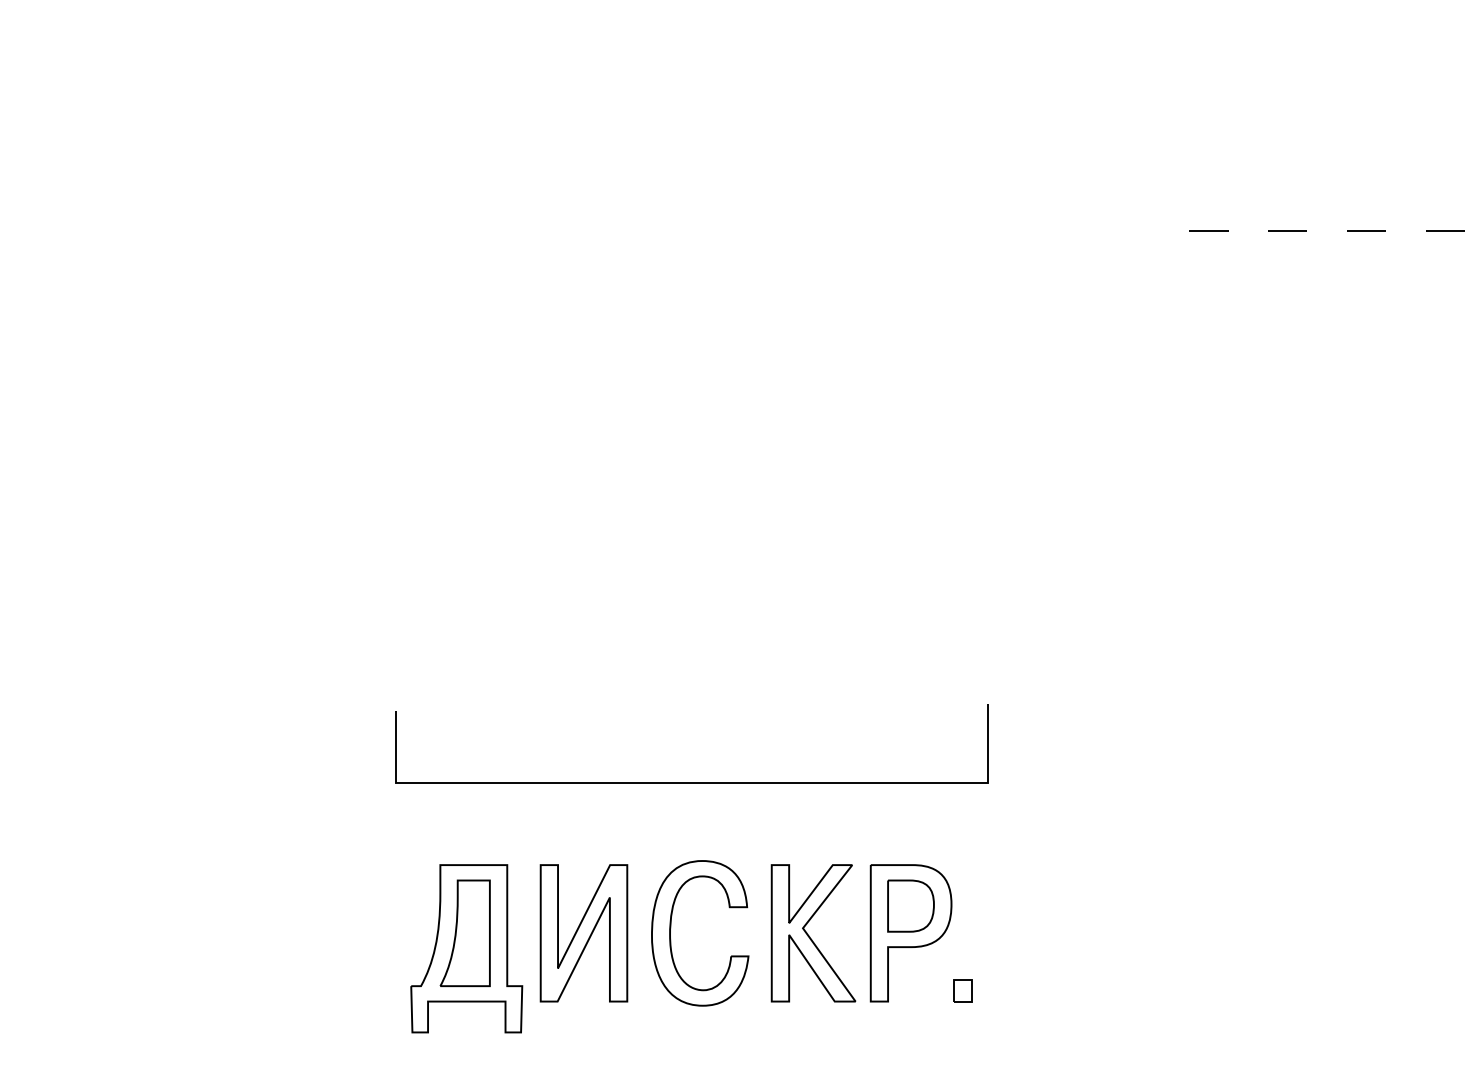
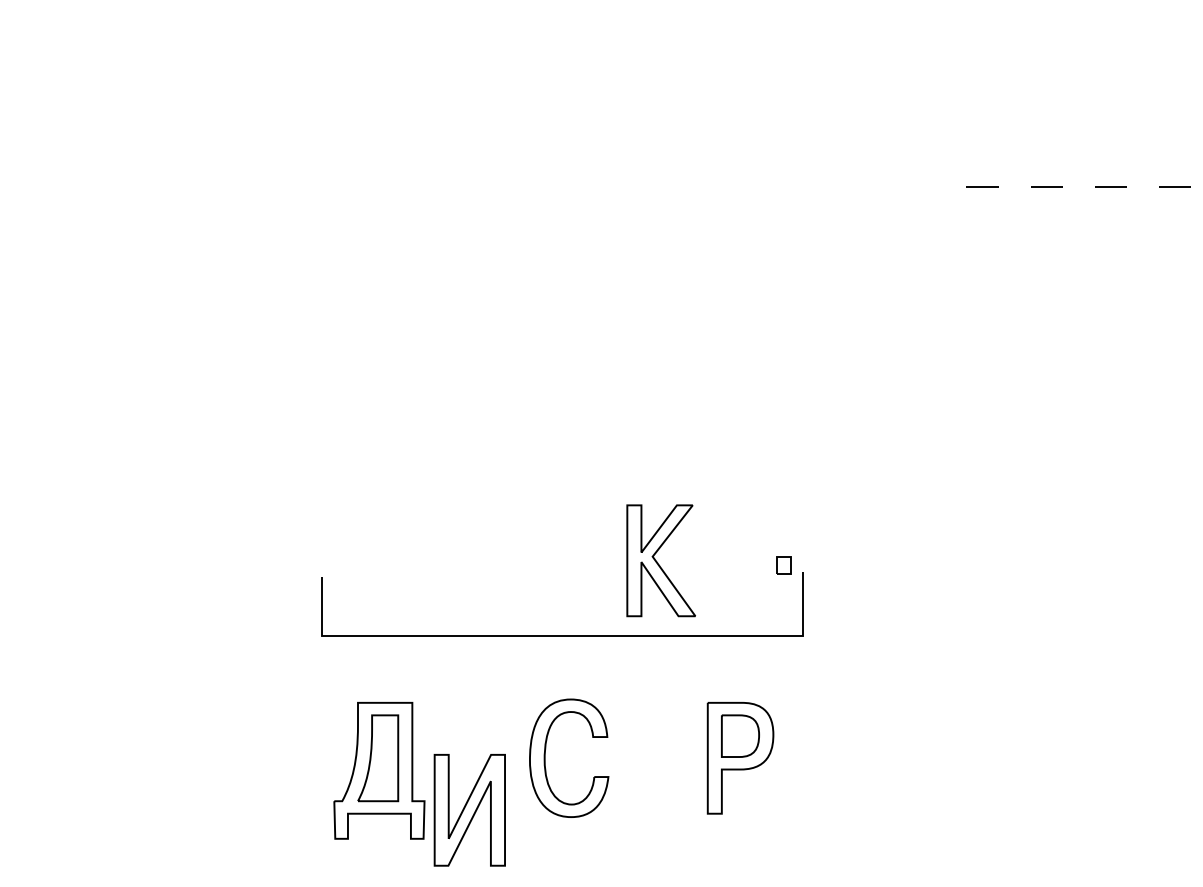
part: (583, 933) -> (469, 810), moved
part: (813, 933) -> (661, 560), moved
part: (962, 990) -> (783, 564), moved

